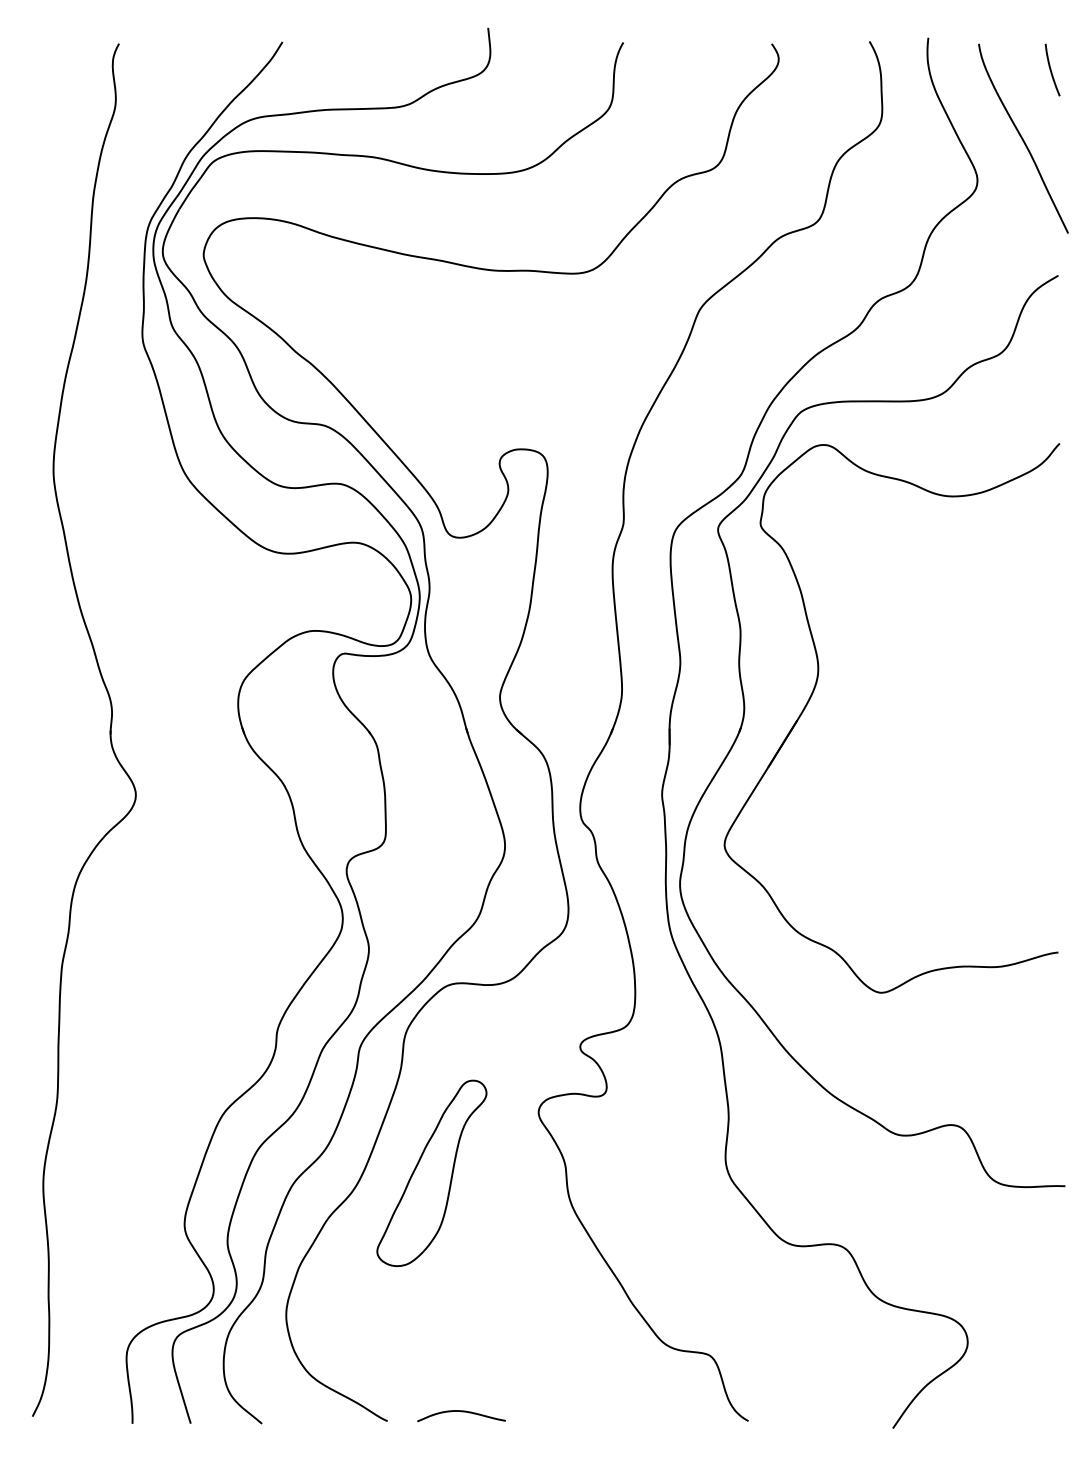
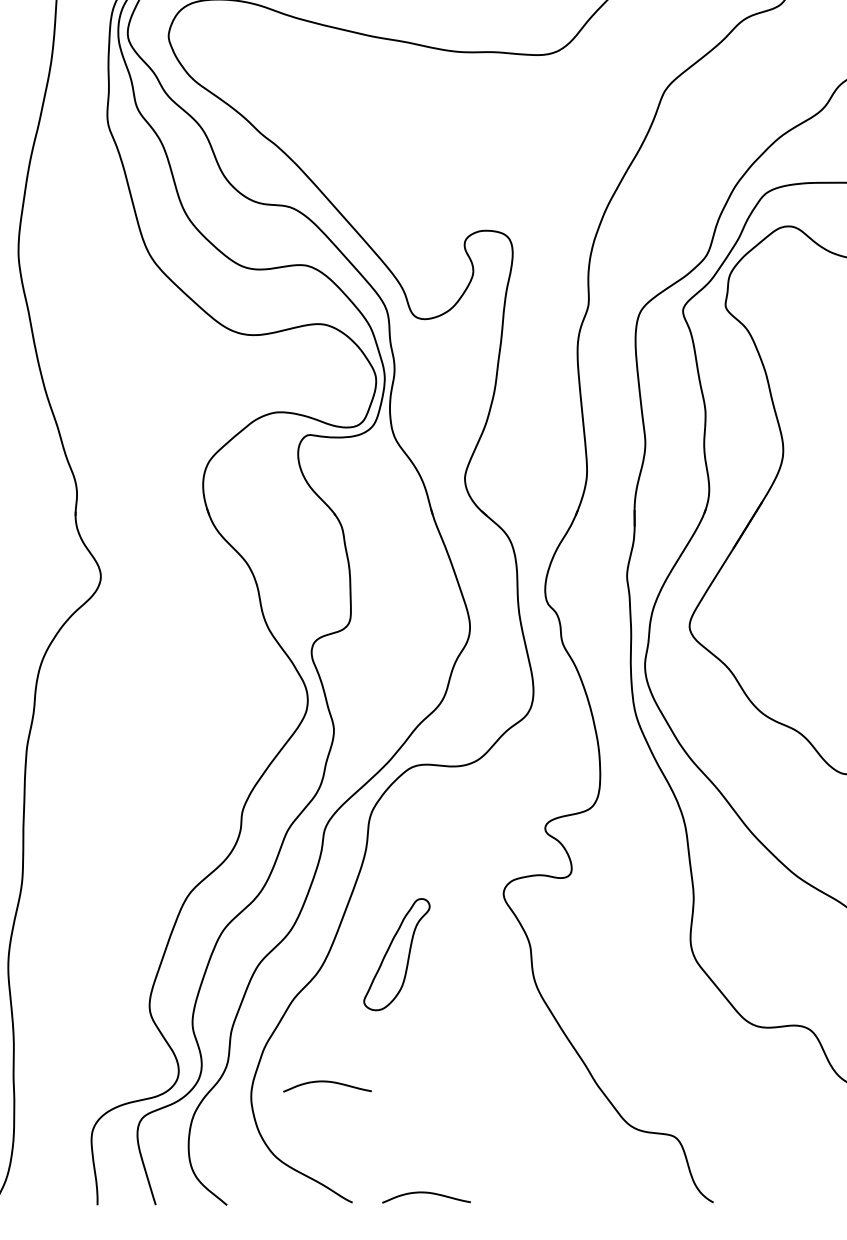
part: (431, 1172) -> (396, 953), size x0.6
curve: (362, 1301) -> (327, 1082), added

